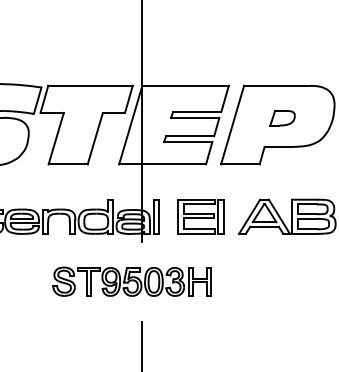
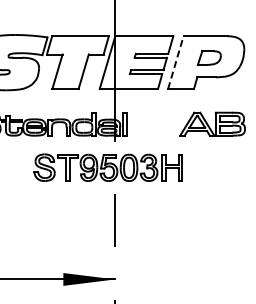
part: (282, 117) -> (209, 57), size x1.4
line: (232, 124) -> (175, 62), solid -> dashed
part: (200, 217) -> (154, 124), removed
part: (130, 281) -> (107, 167), size x1.4

